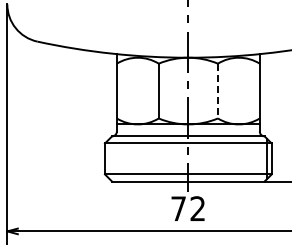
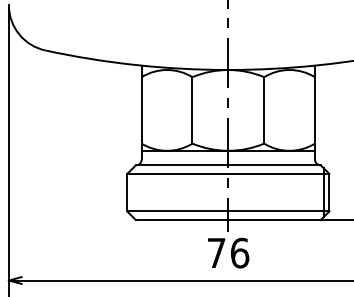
line: (217, 91) -> (263, 110), dashed -> solid
text: (197, 208) -> (239, 252), 72 -> 76

